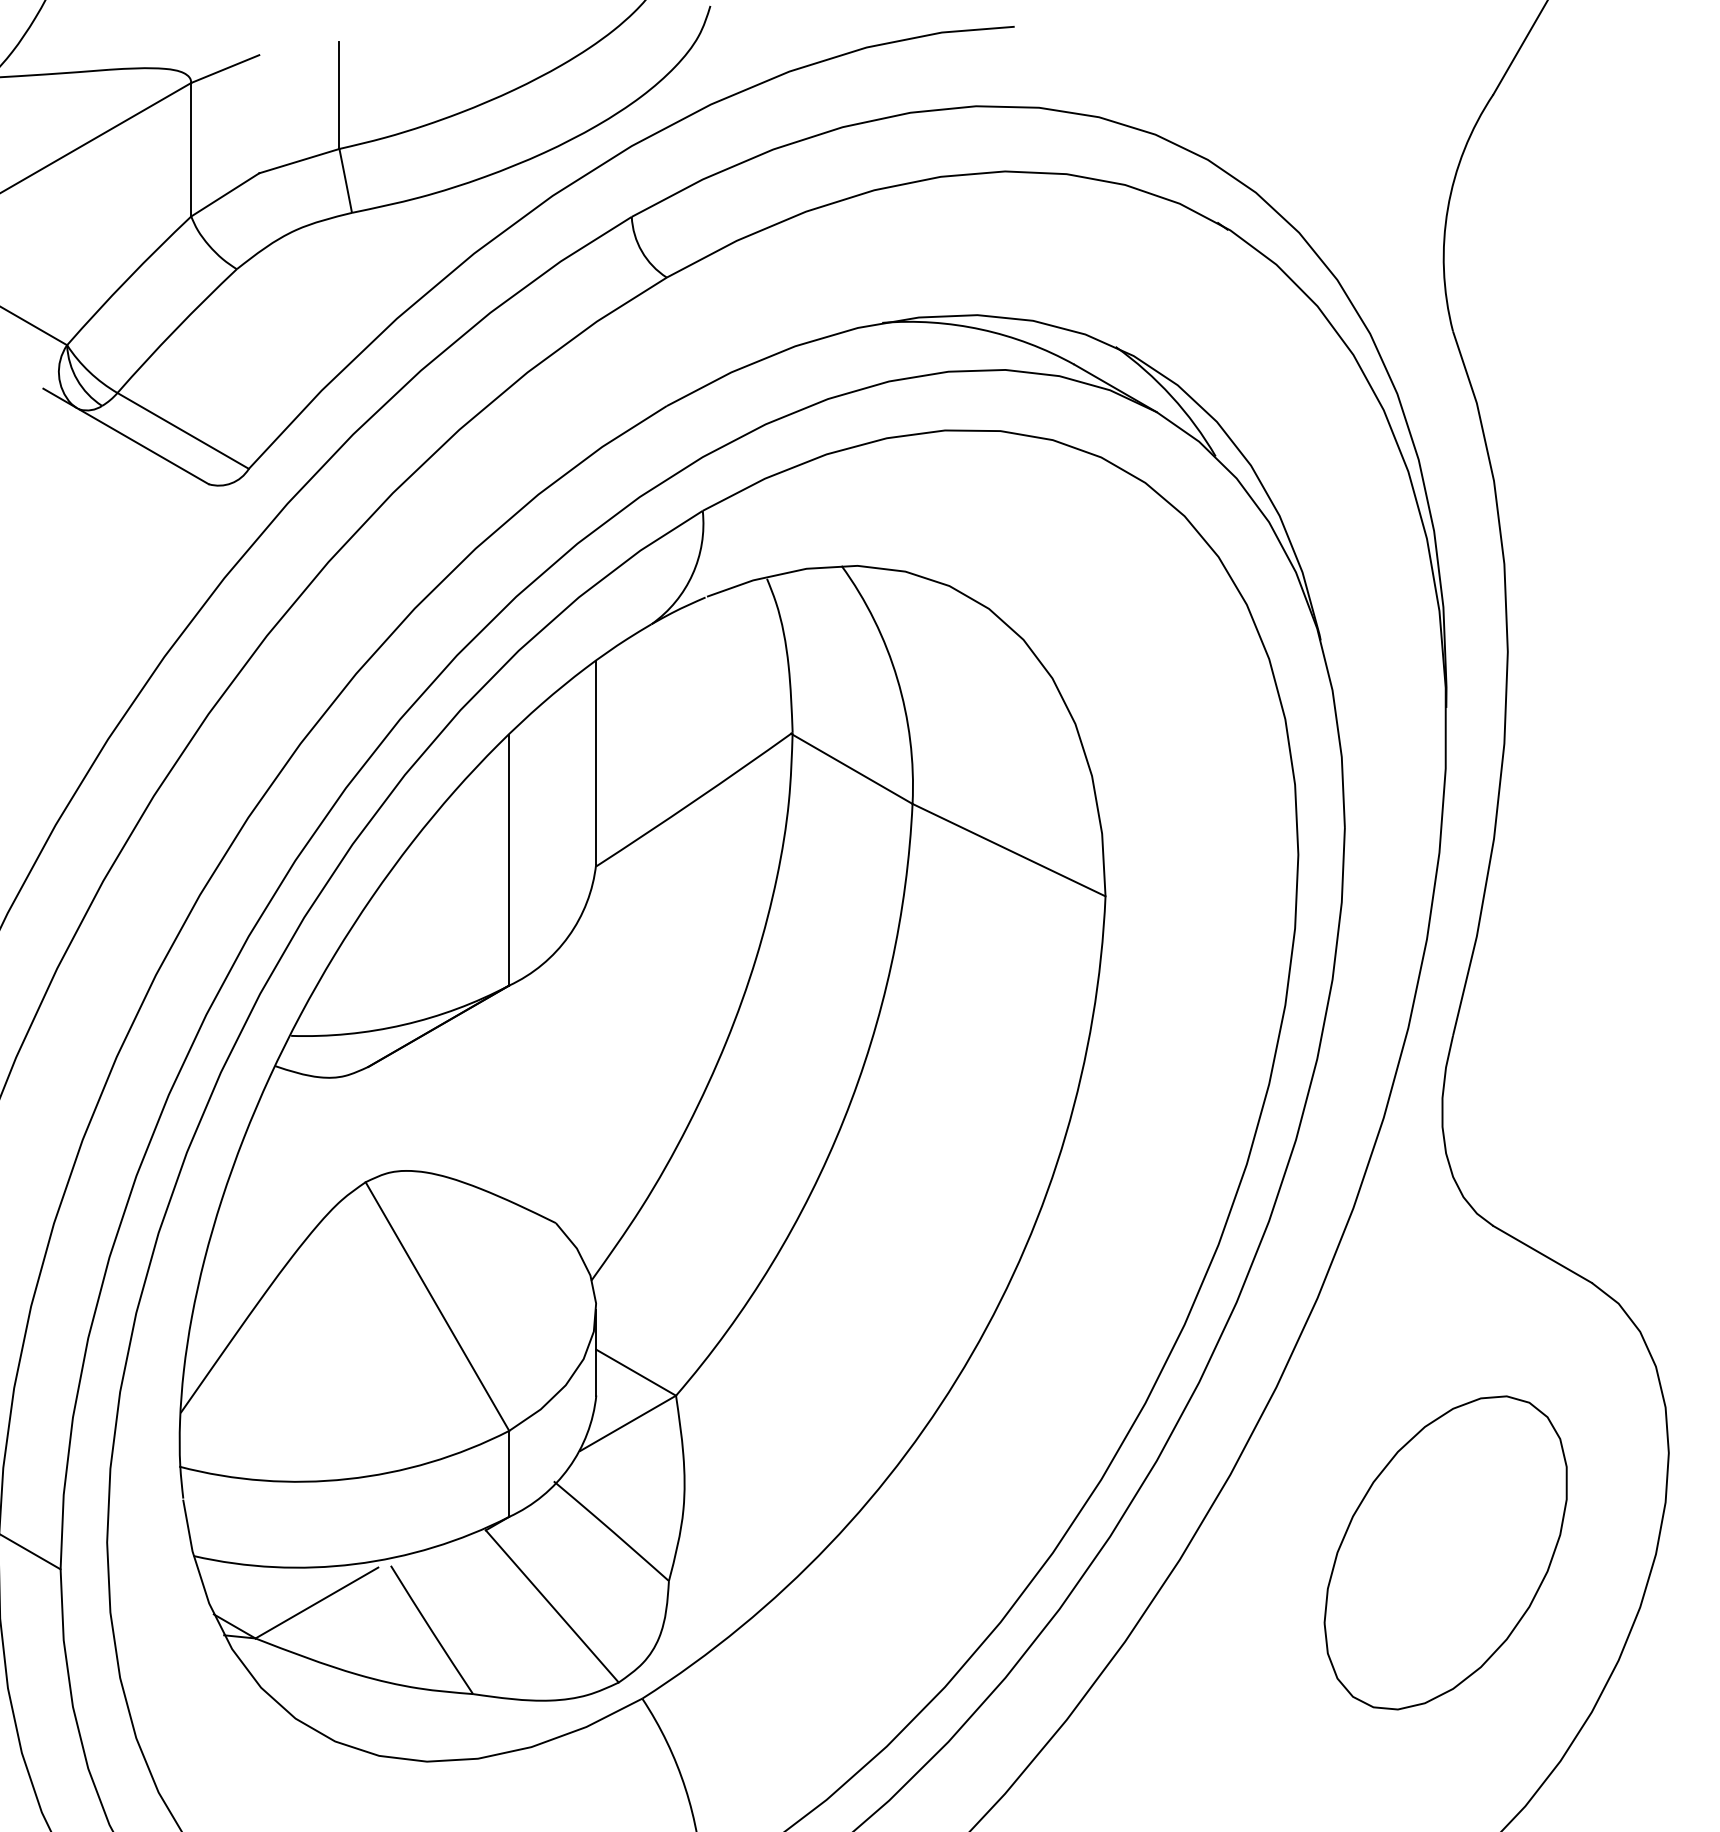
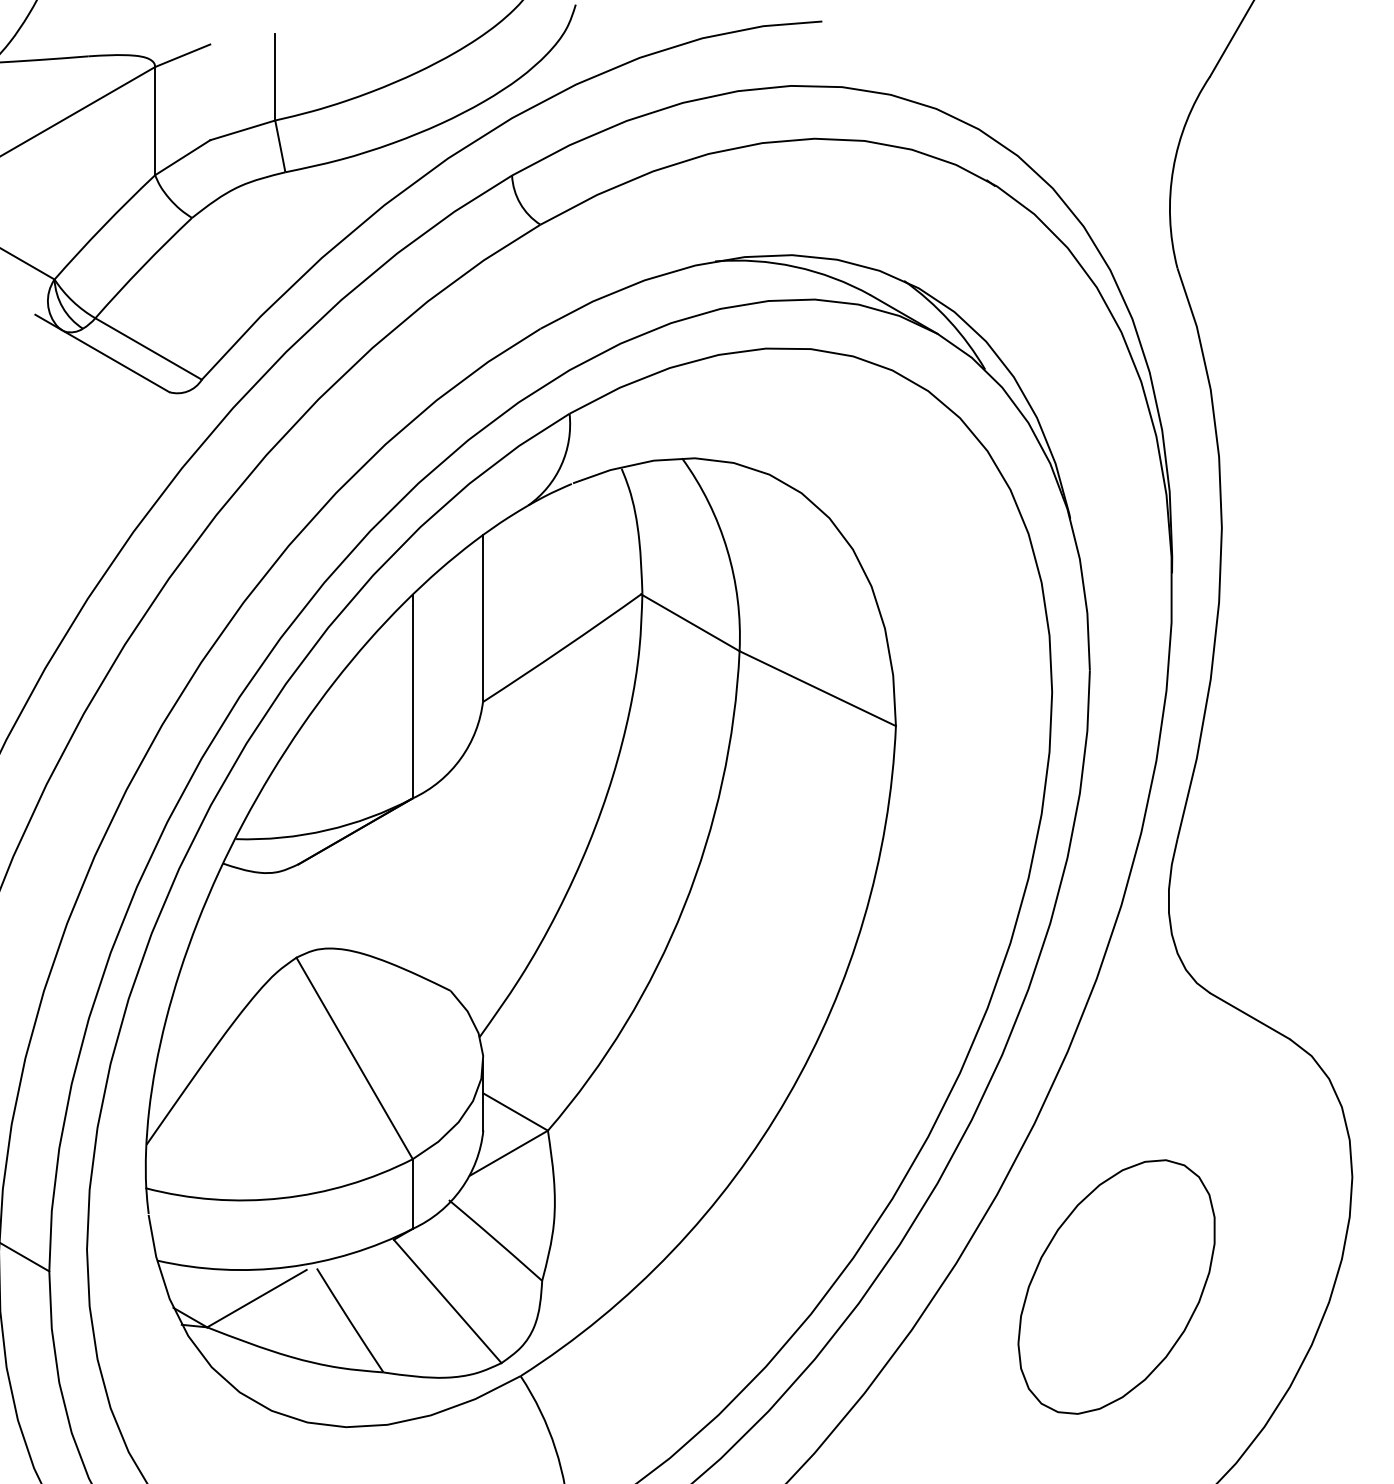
part: (1445, 1552) -> (1116, 1286), moved

